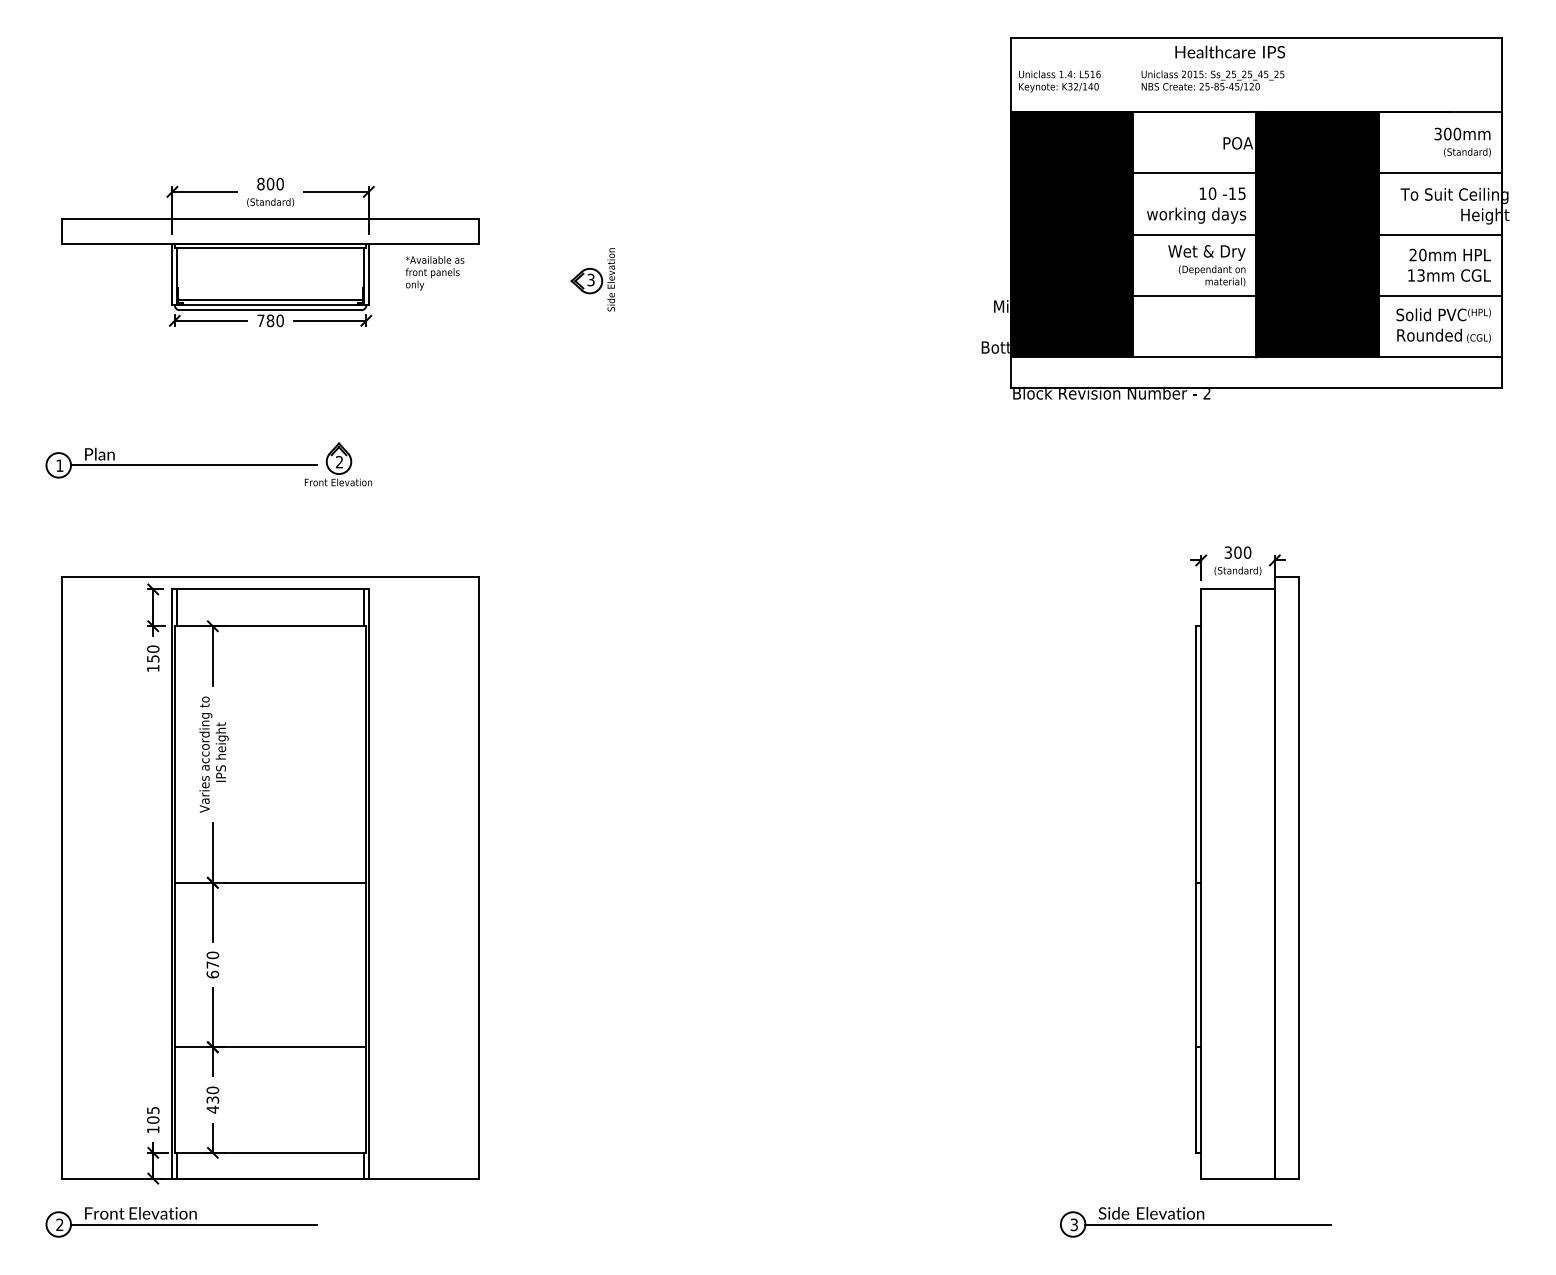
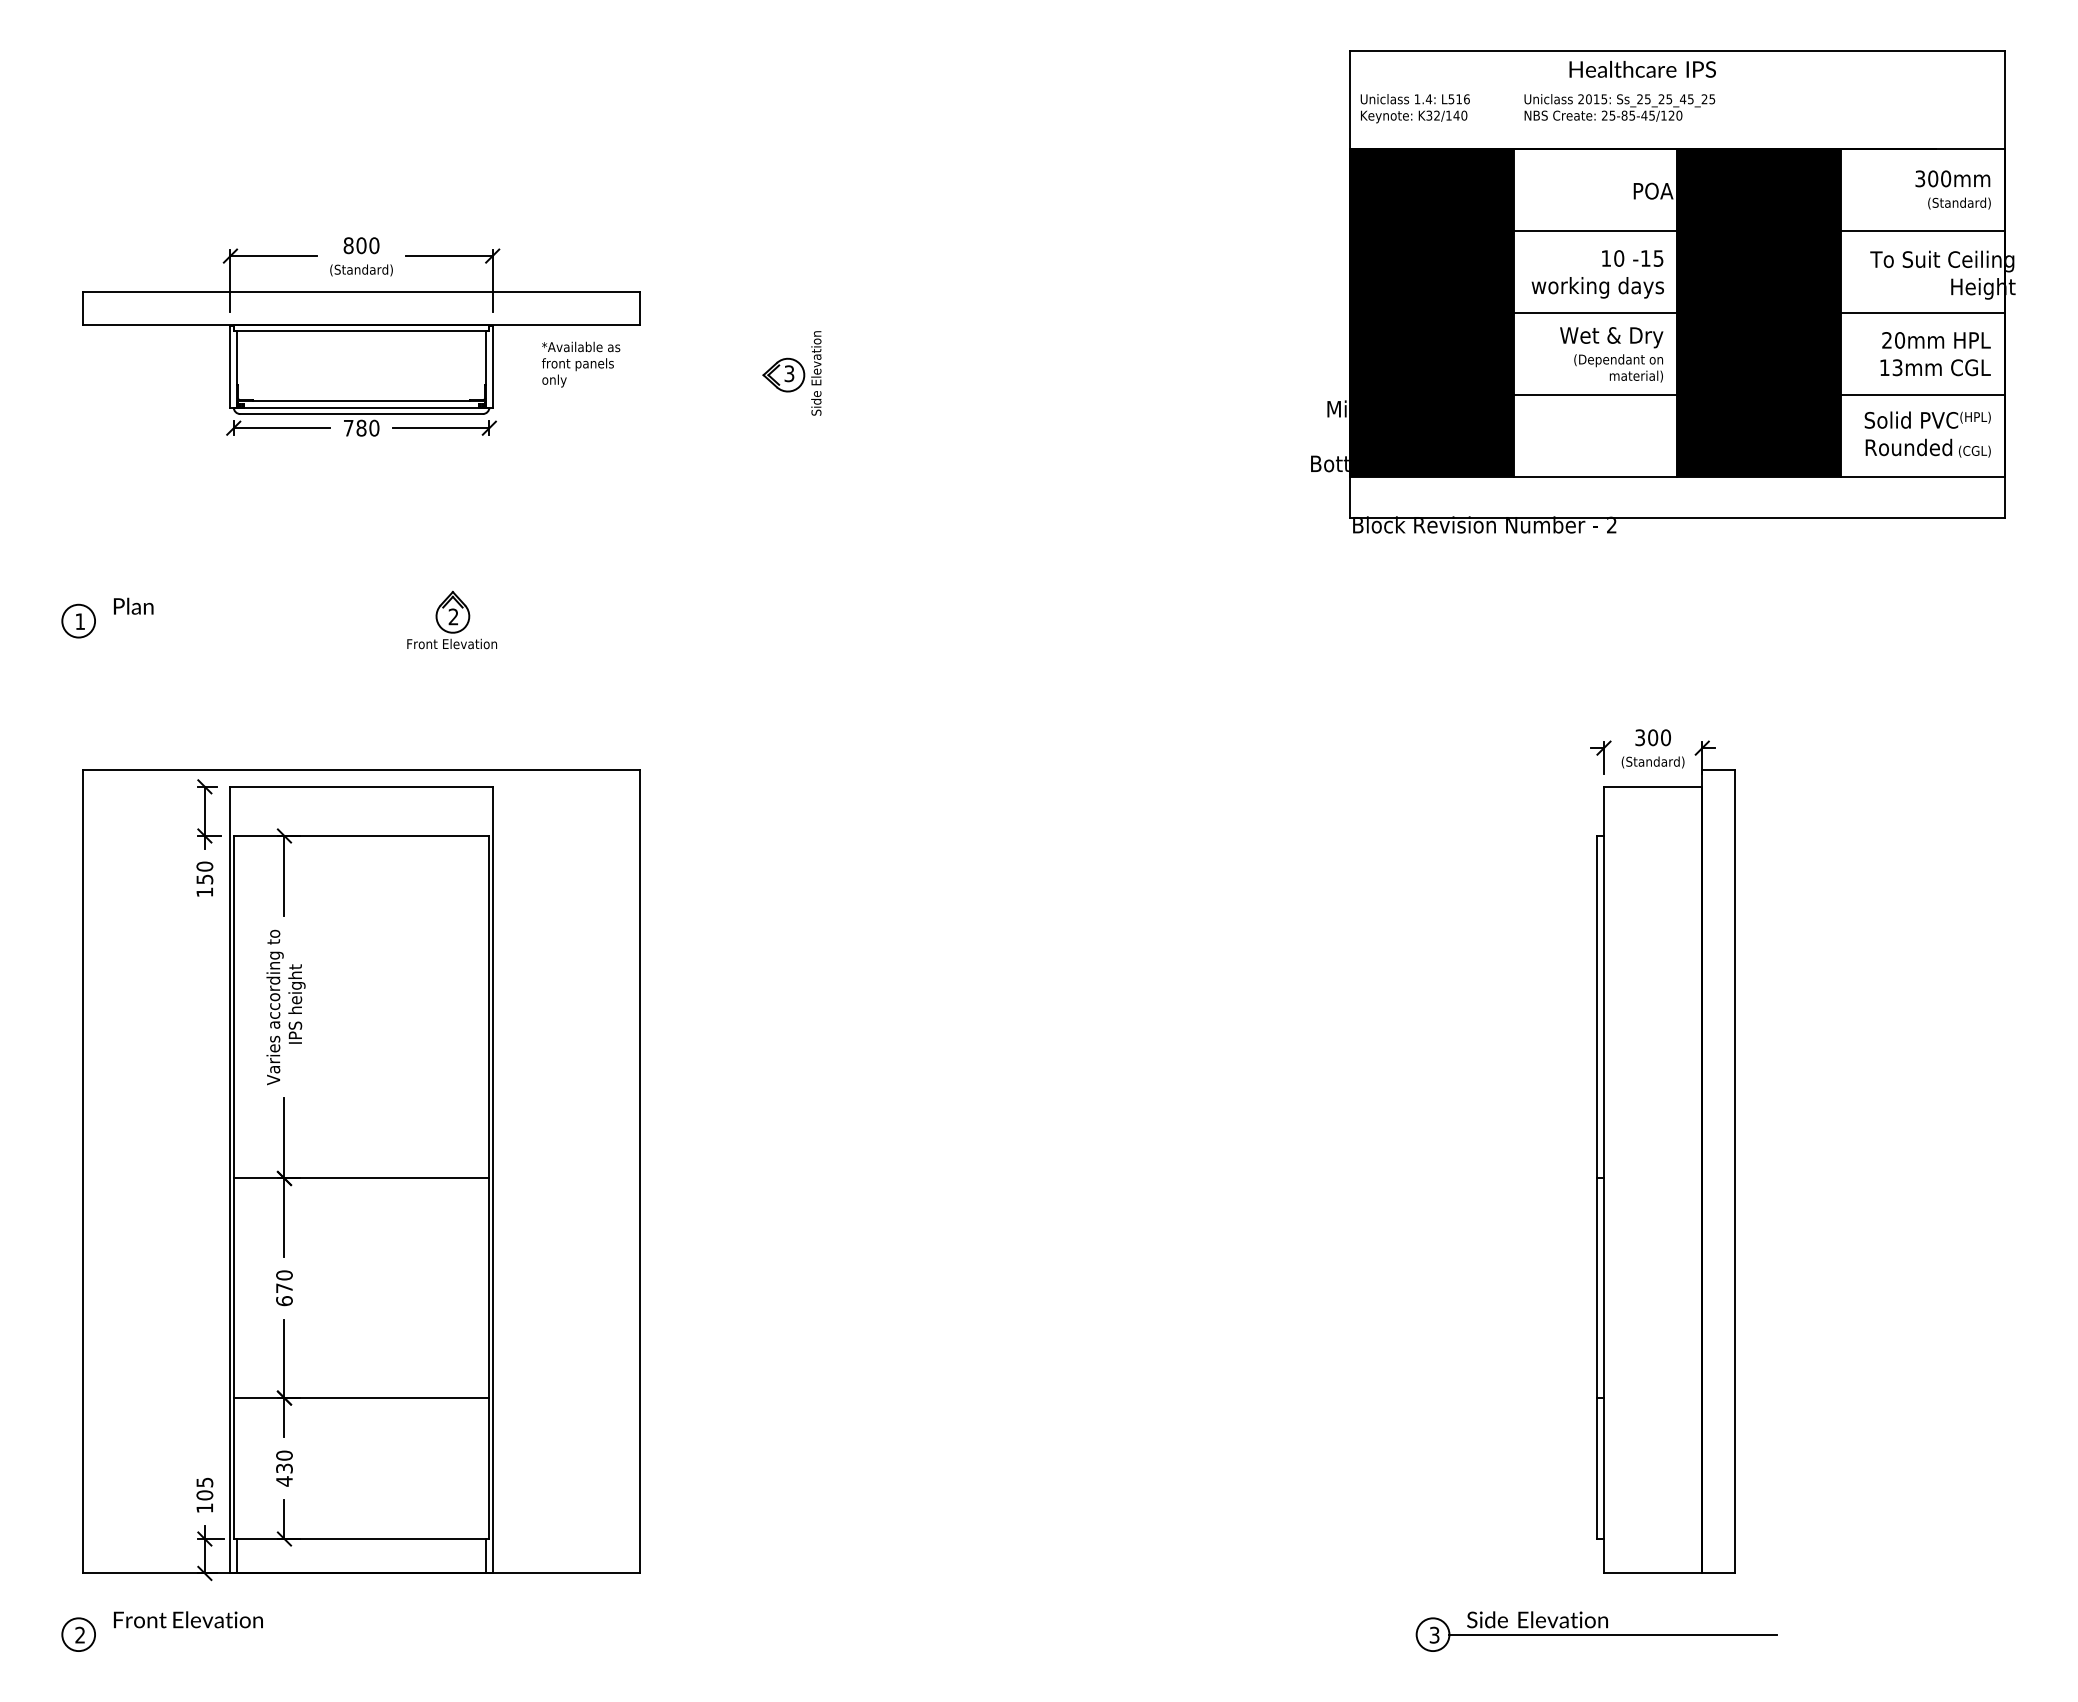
line: (193, 465) -> (258, 621), removed
line: (177, 607) -> (237, 810), removed
line: (364, 607) -> (486, 810), removed
line: (193, 1224) -> (258, 1634), removed

